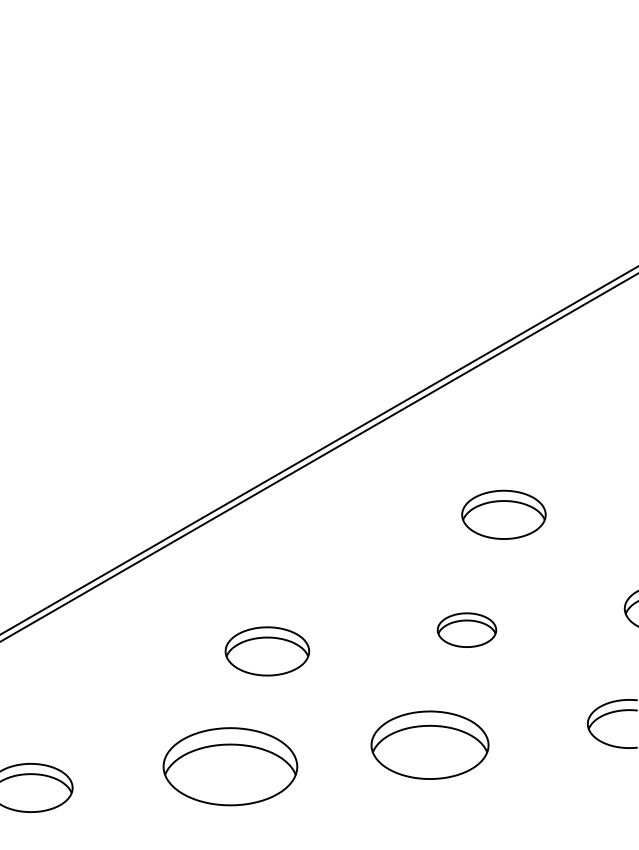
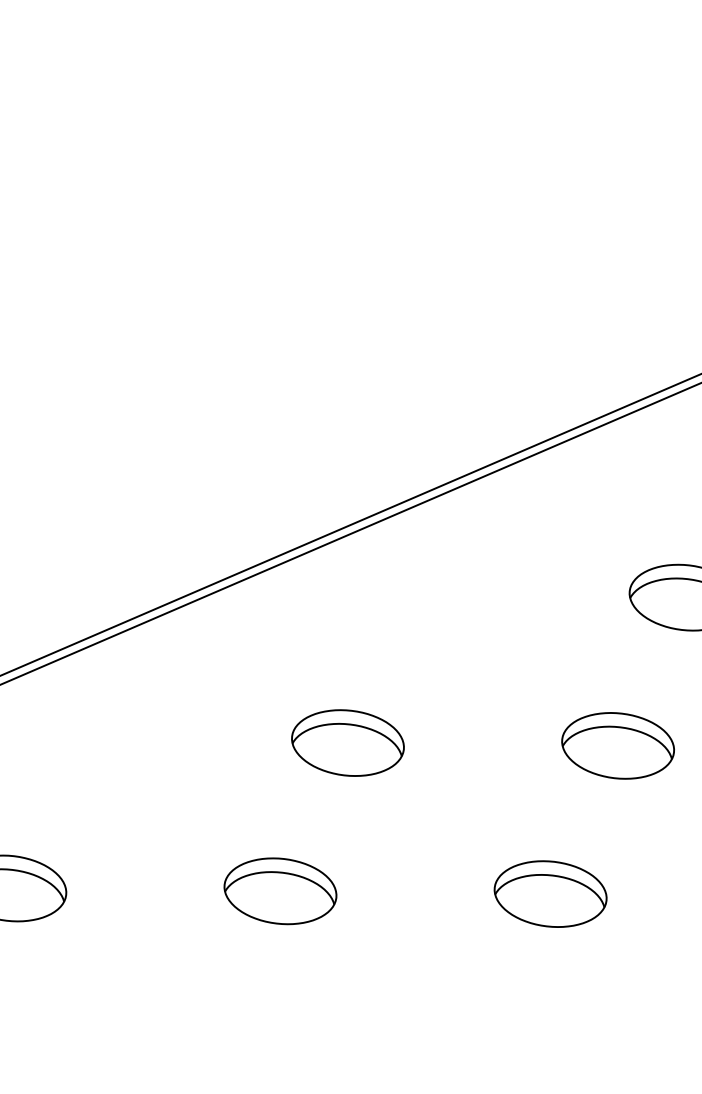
part: (466, 630) -> (617, 746), size x1.43
part: (429, 745) -> (549, 894), size x0.71
part: (230, 766) -> (280, 891), size x0.62

